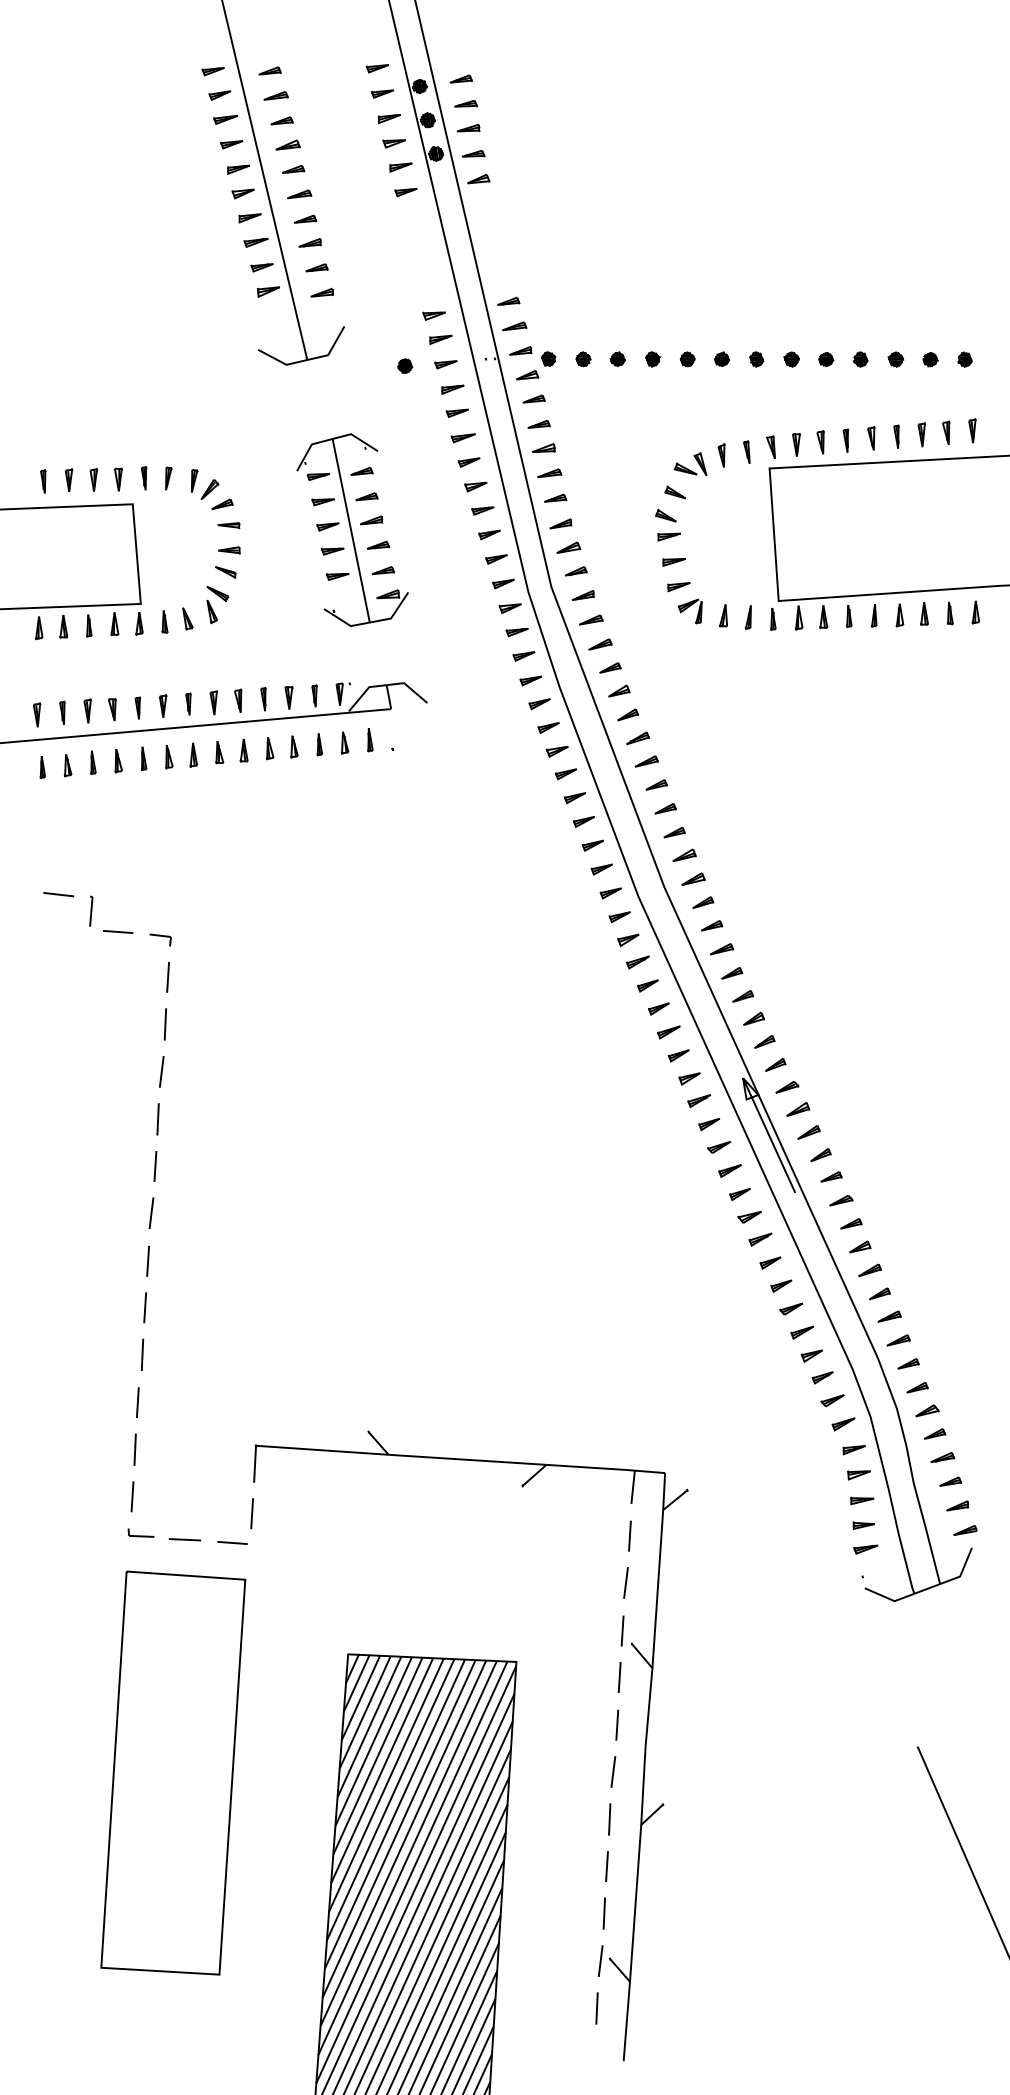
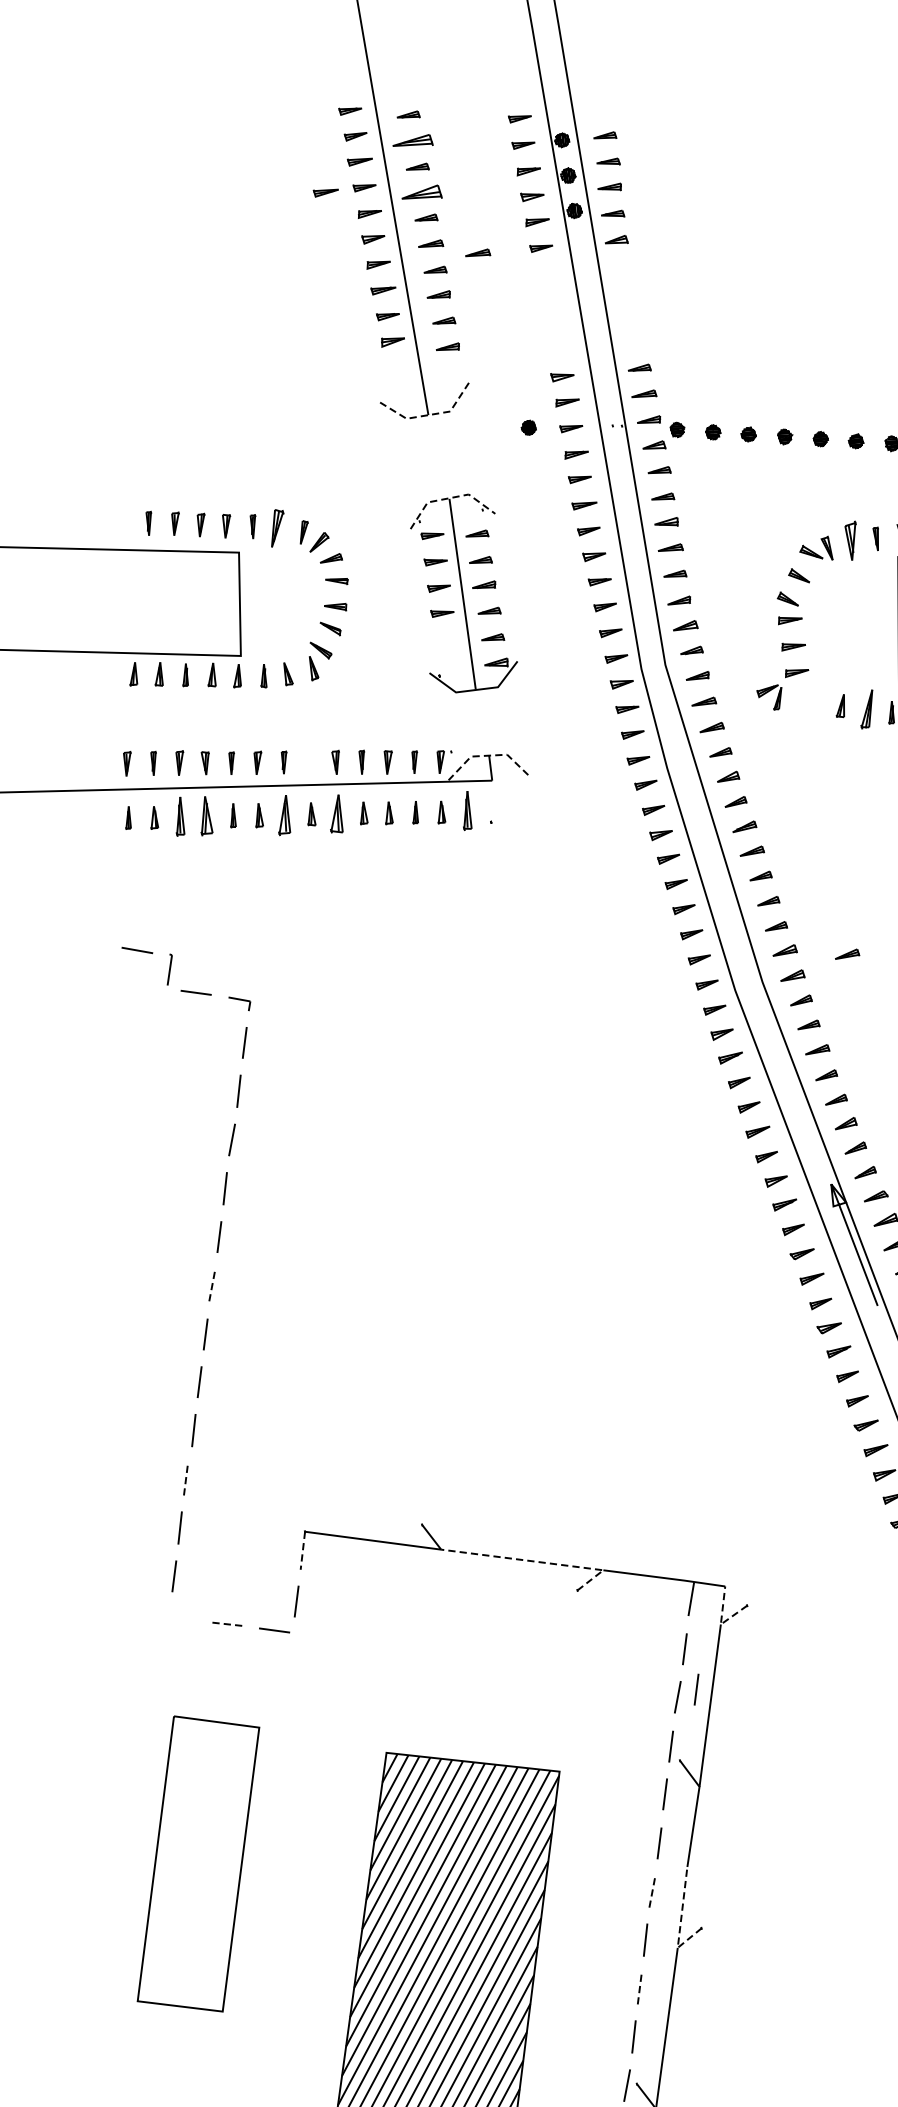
part: (275, 95) -> (412, 140), size x1.6
part: (287, 144) -> (421, 191), size x1.6
part: (194, 151) -> (325, 192), added
part: (345, 200) -> (478, 253), added
line: (307, 359) -> (428, 414), solid -> dashed
line: (331, 439) -> (448, 498), solid -> dashed
part: (721, 455) -> (849, 540), size x1.6
part: (168, 478) -> (277, 528), size x1.6
part: (337, 576) -> (445, 640), removed
part: (689, 611) -> (768, 696), moved
part: (747, 617) -> (865, 709), size x1.6
line: (386, 685) -> (488, 756), solid -> dashed
part: (213, 702) -> (309, 762), removed
part: (370, 740) -> (468, 811), size x1.6
part: (243, 750) -> (337, 813), size x1.6
part: (193, 754) -> (285, 814), size x1.6
part: (118, 761) -> (207, 817), size x1.6
part: (93, 762) -> (181, 816), size x1.6
part: (745, 855) -> (848, 954), added
line: (151, 1213) -> (212, 1285), solid -> dashed
line: (137, 1402) -> (185, 1479), solid -> dashed
line: (483, 1460) -> (538, 1561), solid -> dashed
line: (255, 1464) -> (303, 1551), solid -> dashed
line: (663, 1507) -> (721, 1621), solid -> dashed
part: (140, 1532) -> (180, 1613), removed
line: (184, 1539) -> (225, 1623), solid -> dashed
line: (643, 1574) -> (696, 1689), added
part: (173, 1772) -> (198, 1863), size x0.7
line: (613, 1772) -> (652, 1891), solid -> dashed
line: (642, 1801) -> (680, 1923), solid -> dashed
line: (607, 1866) -> (640, 1988), solid -> dashed

